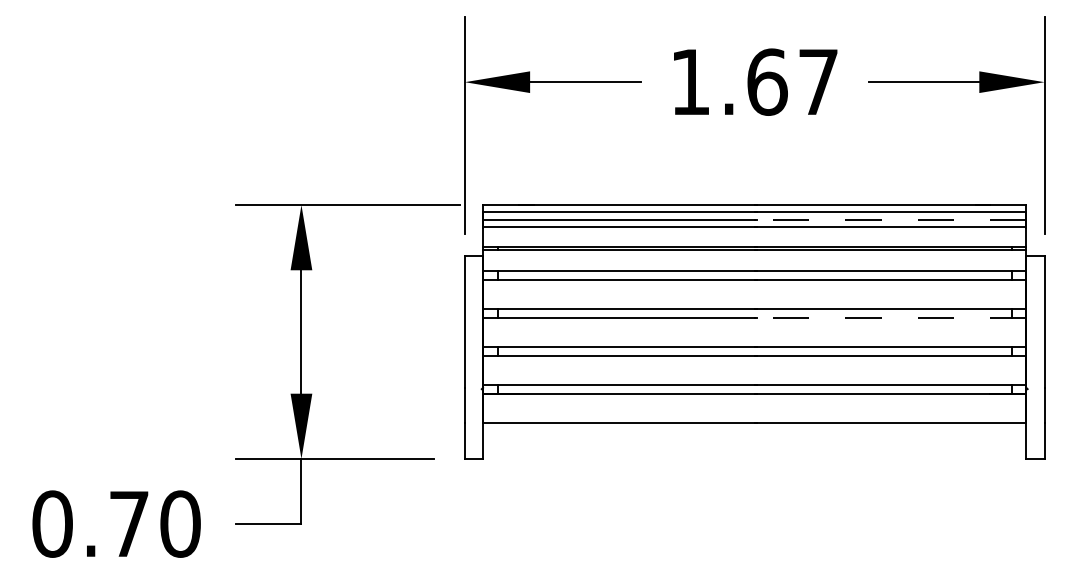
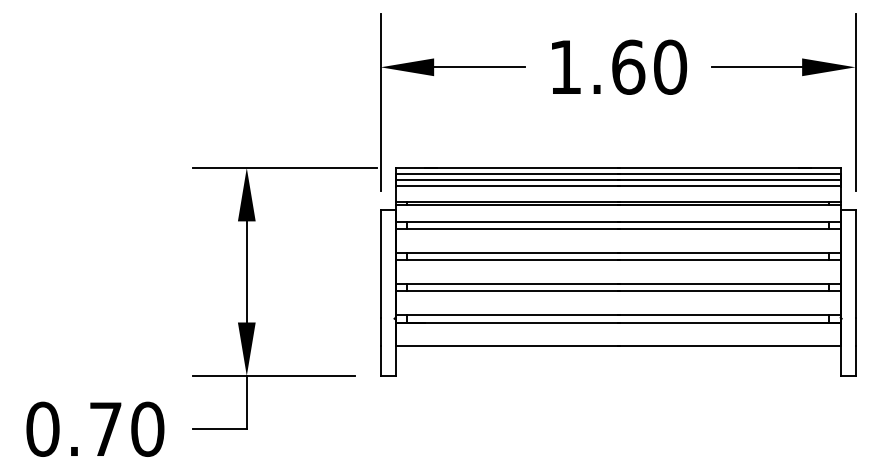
text: (818, 81) -> (670, 66), 1.67 -> 1.60
line: (889, 219) -> (728, 179), dashed -> solid
line: (889, 318) -> (728, 260), dashed -> solid

